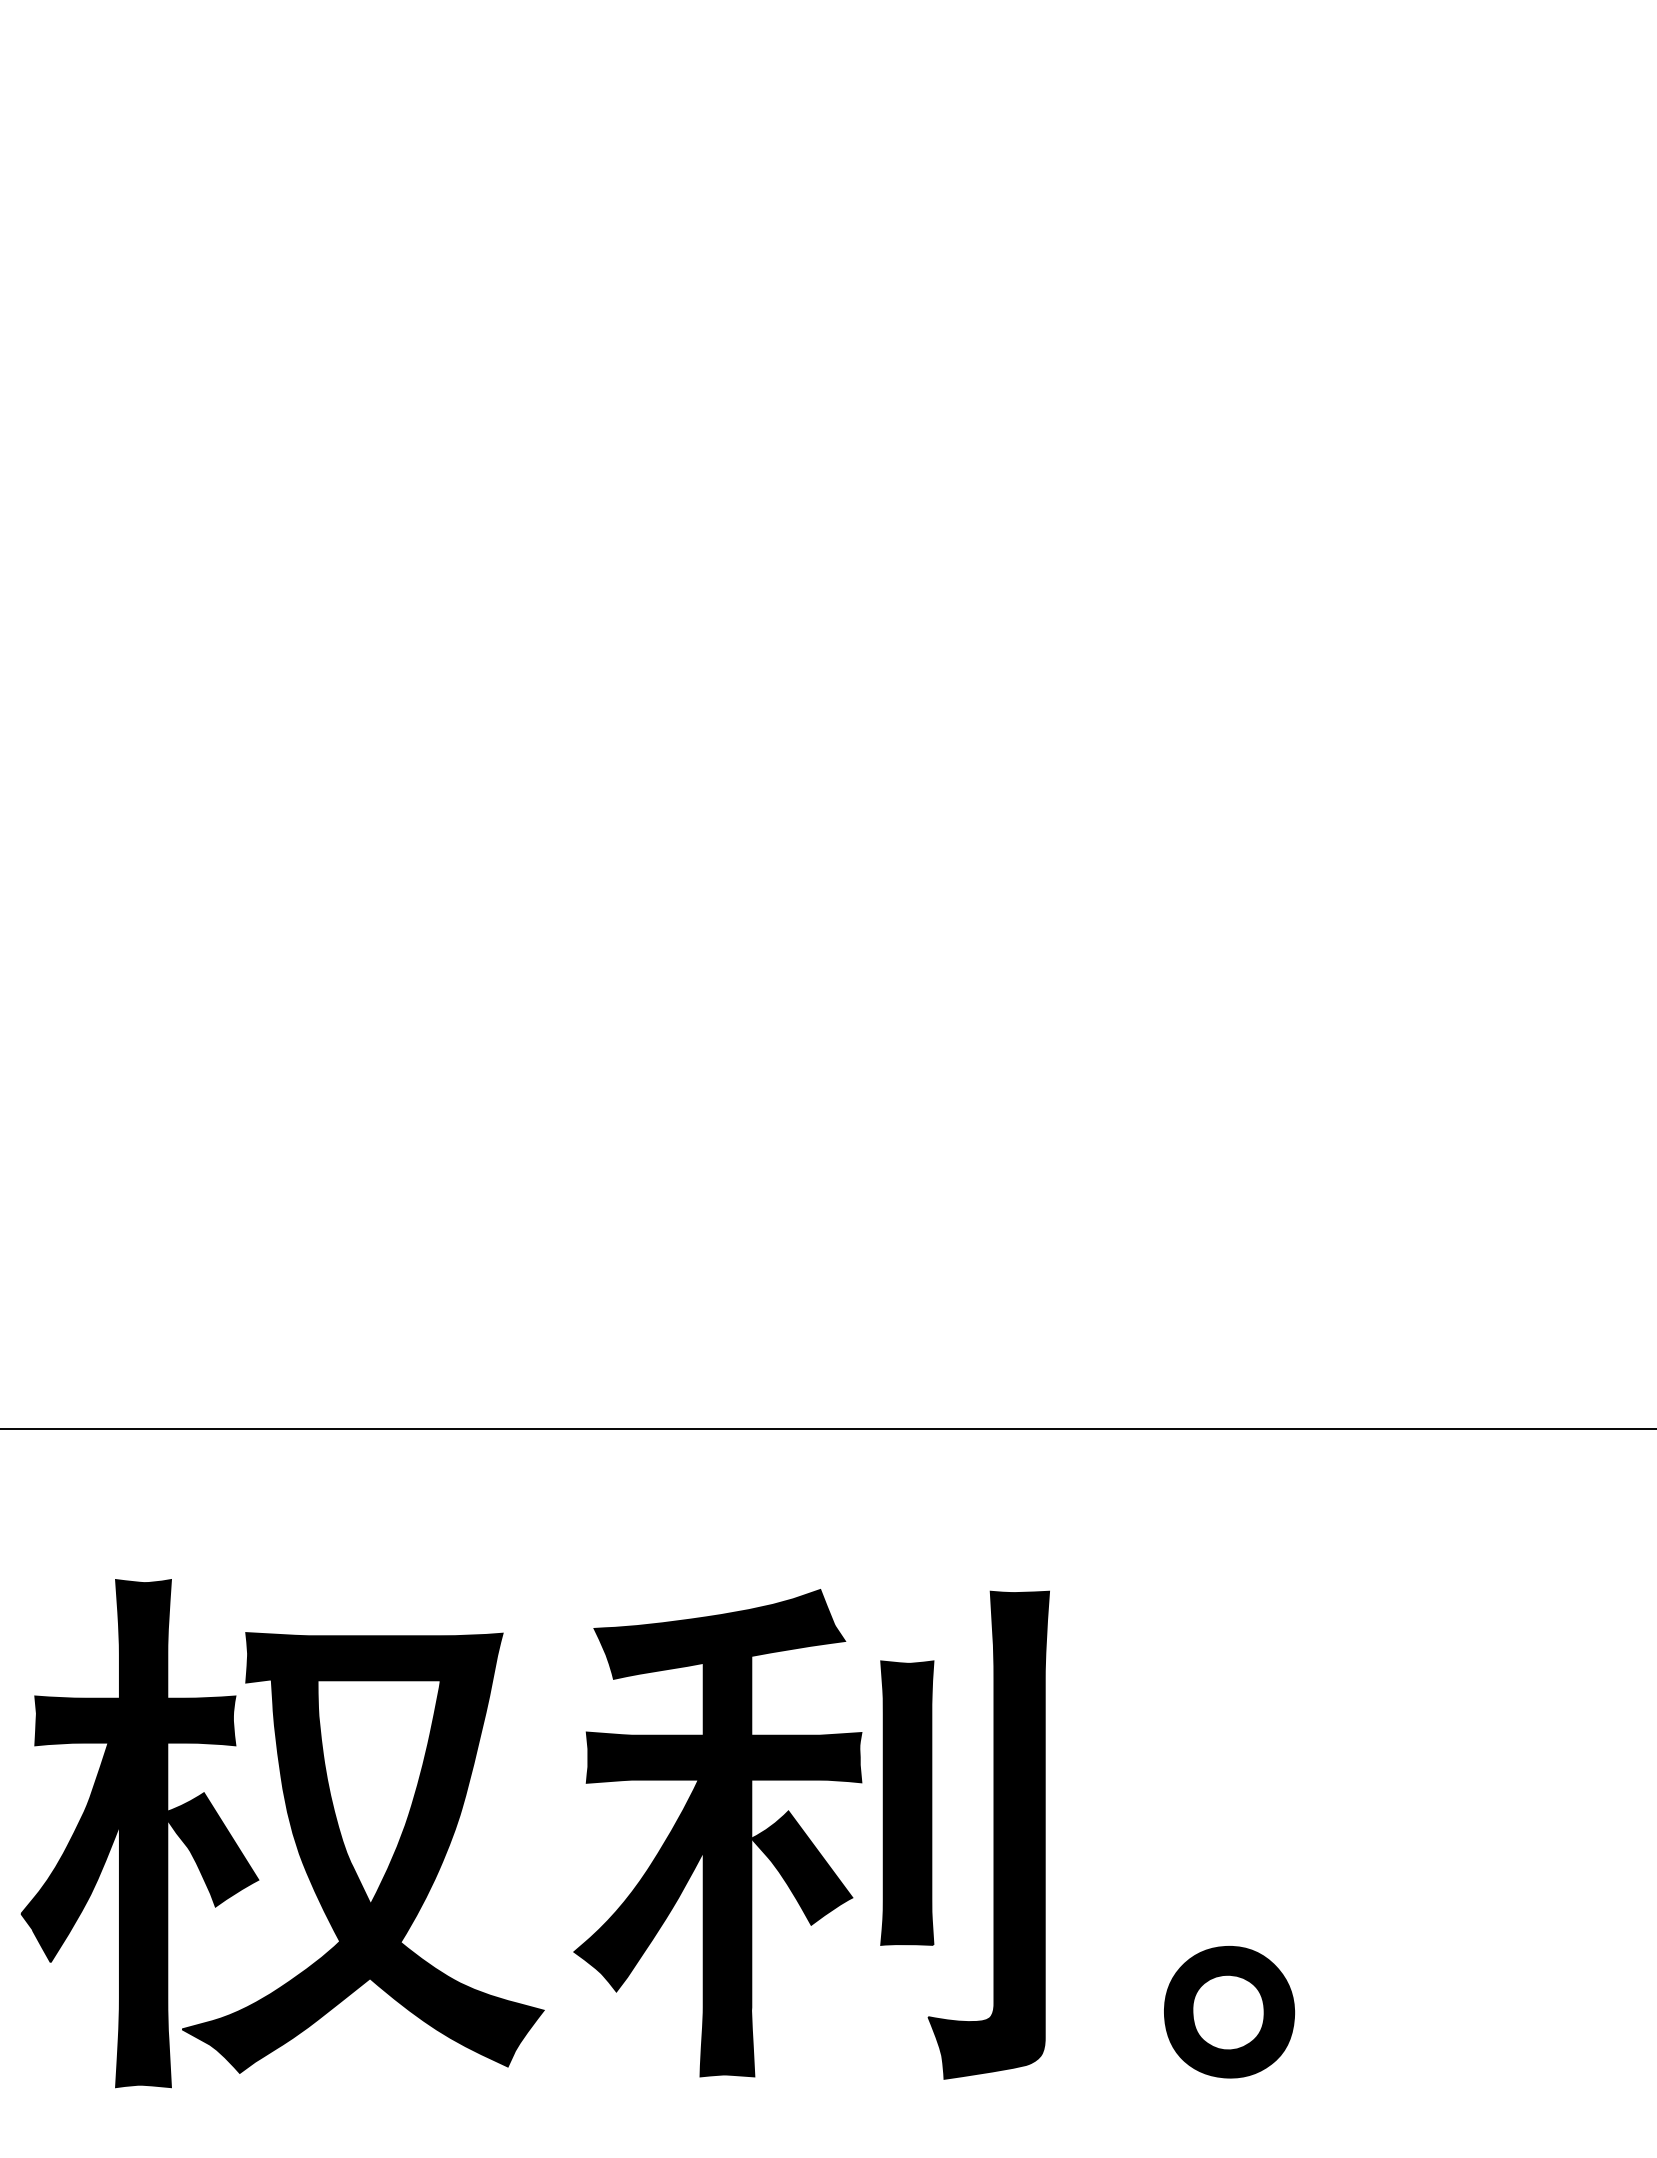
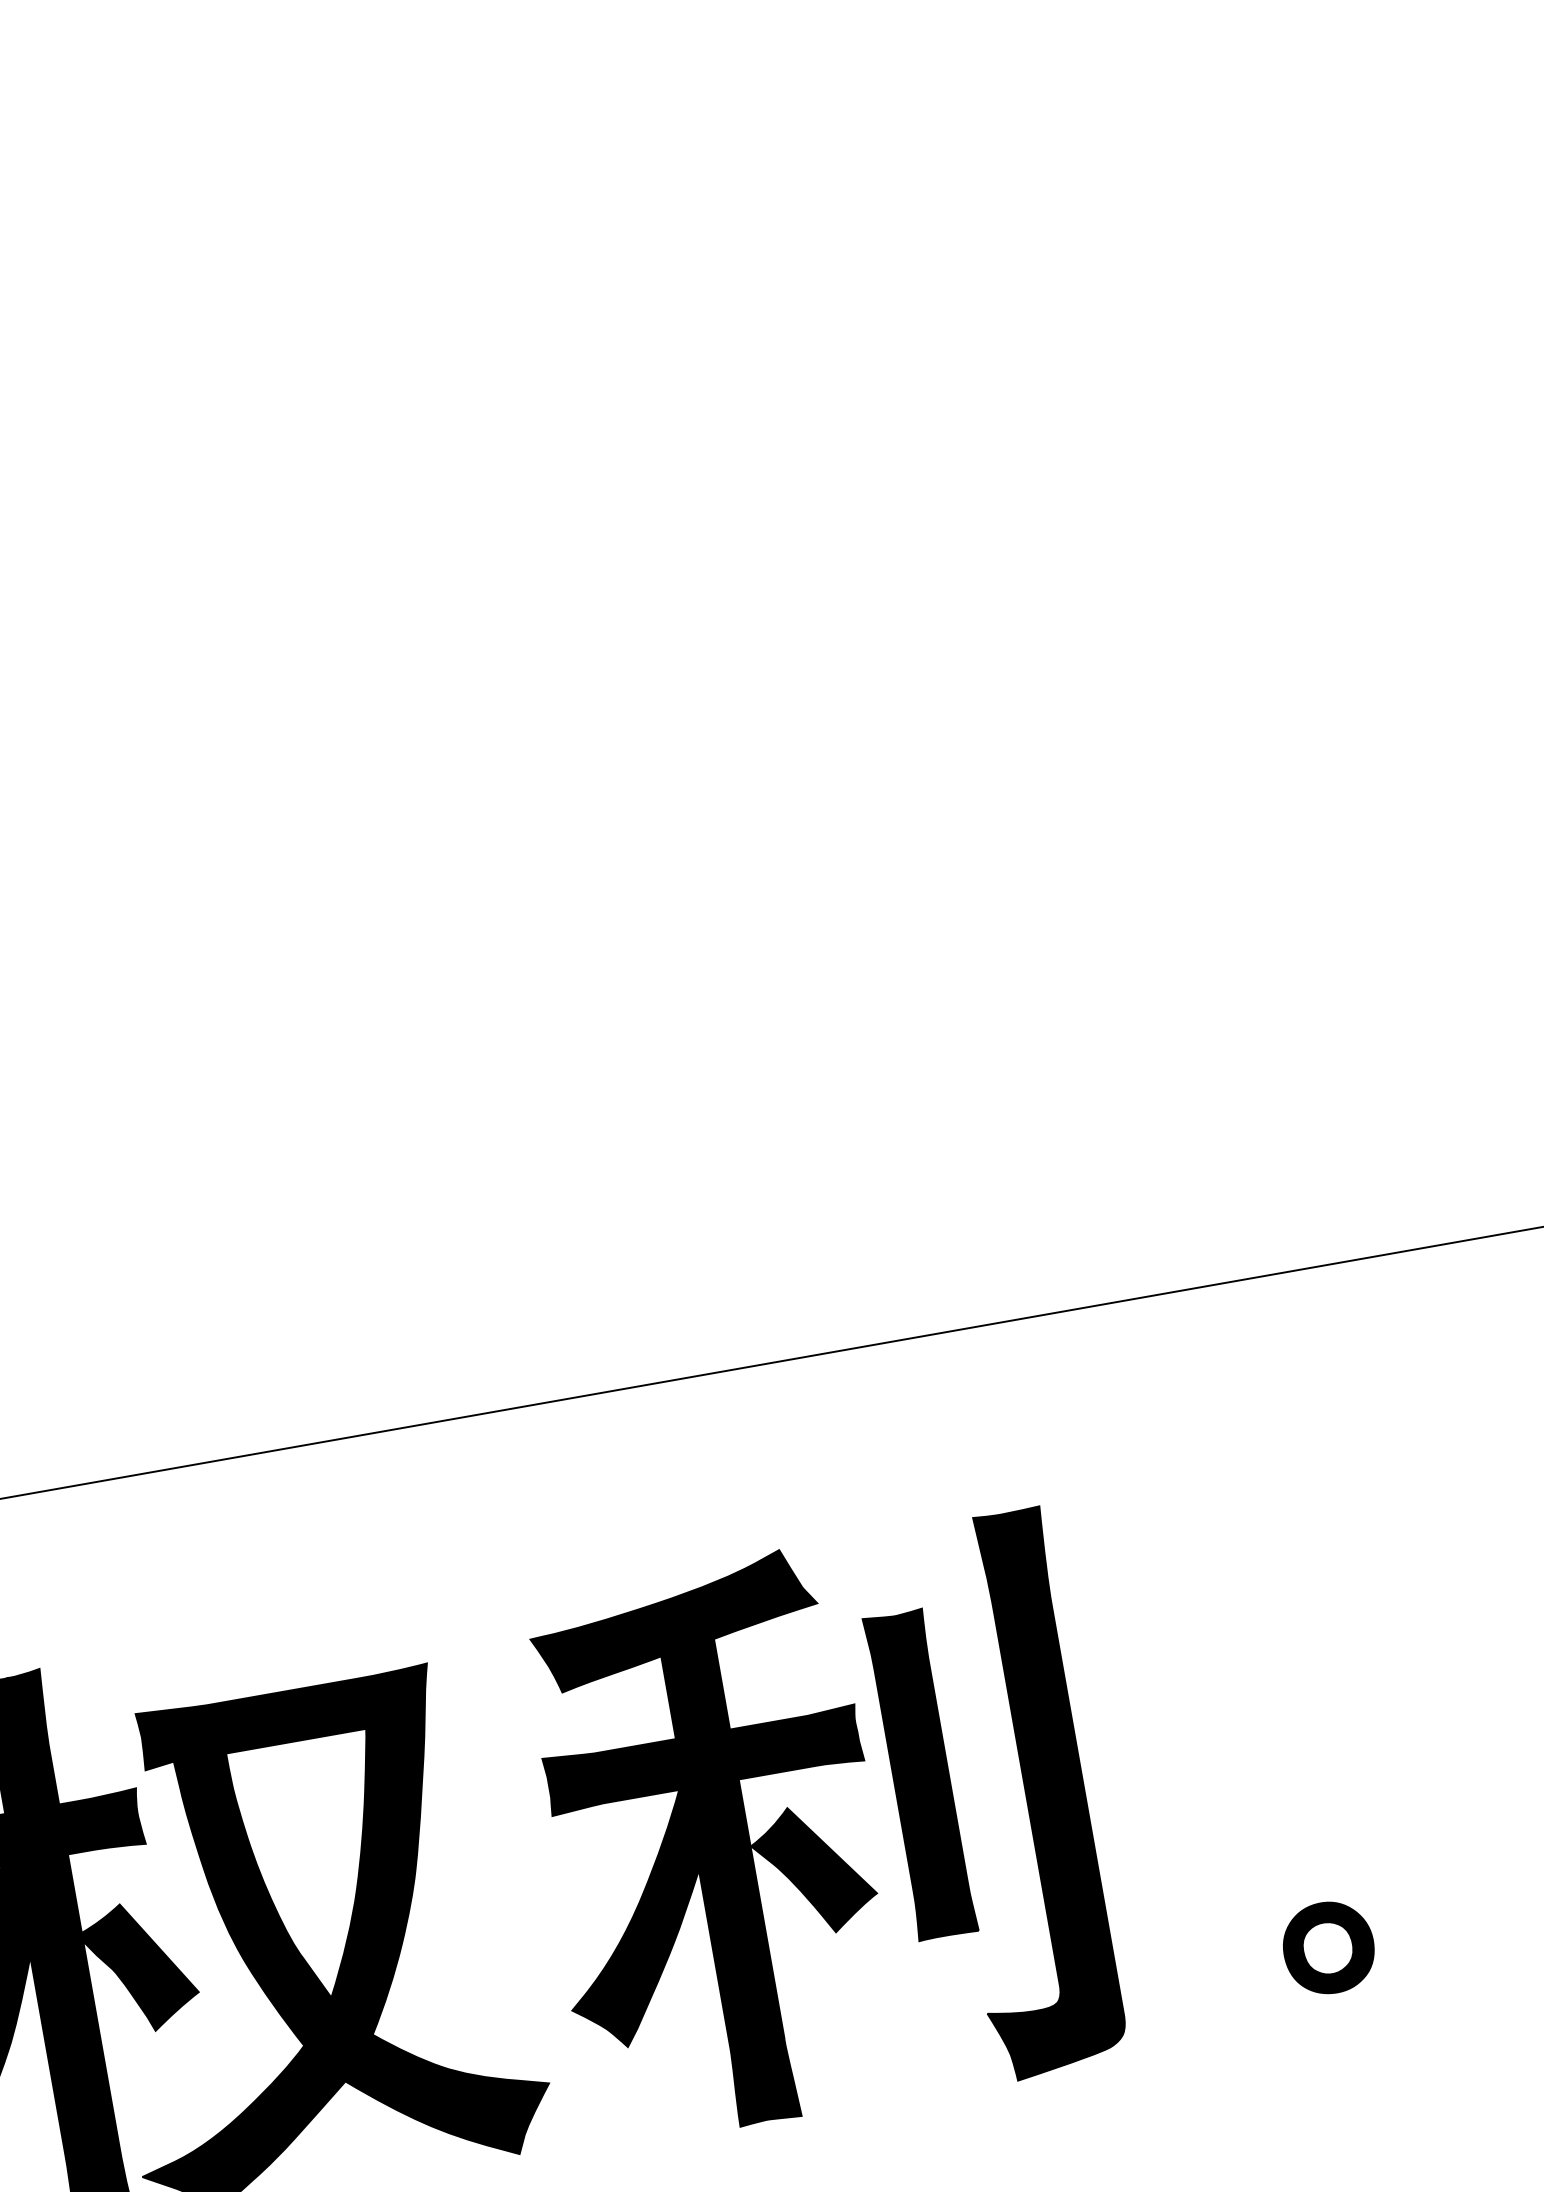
part: (1229, 2012) -> (1328, 1948), size x0.6

